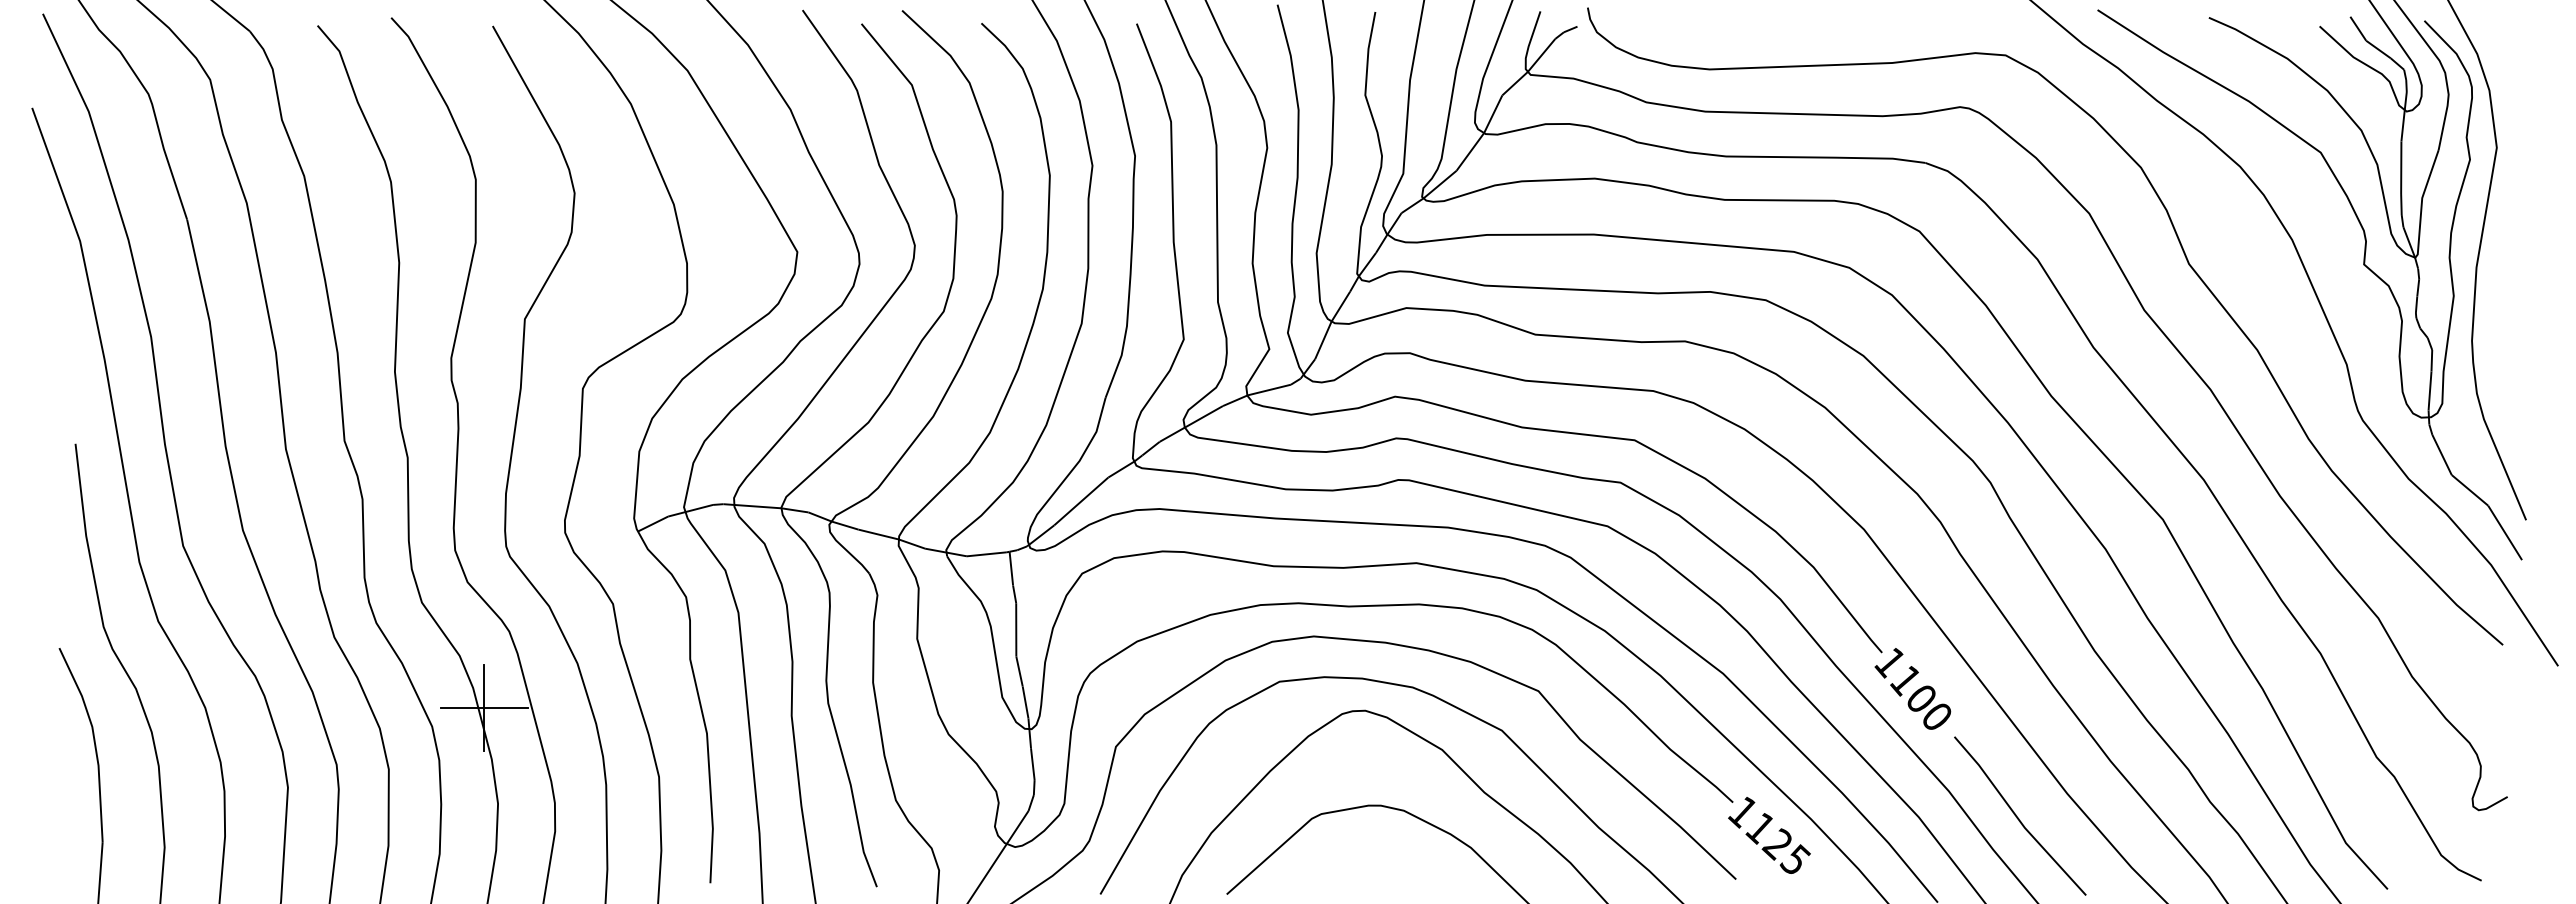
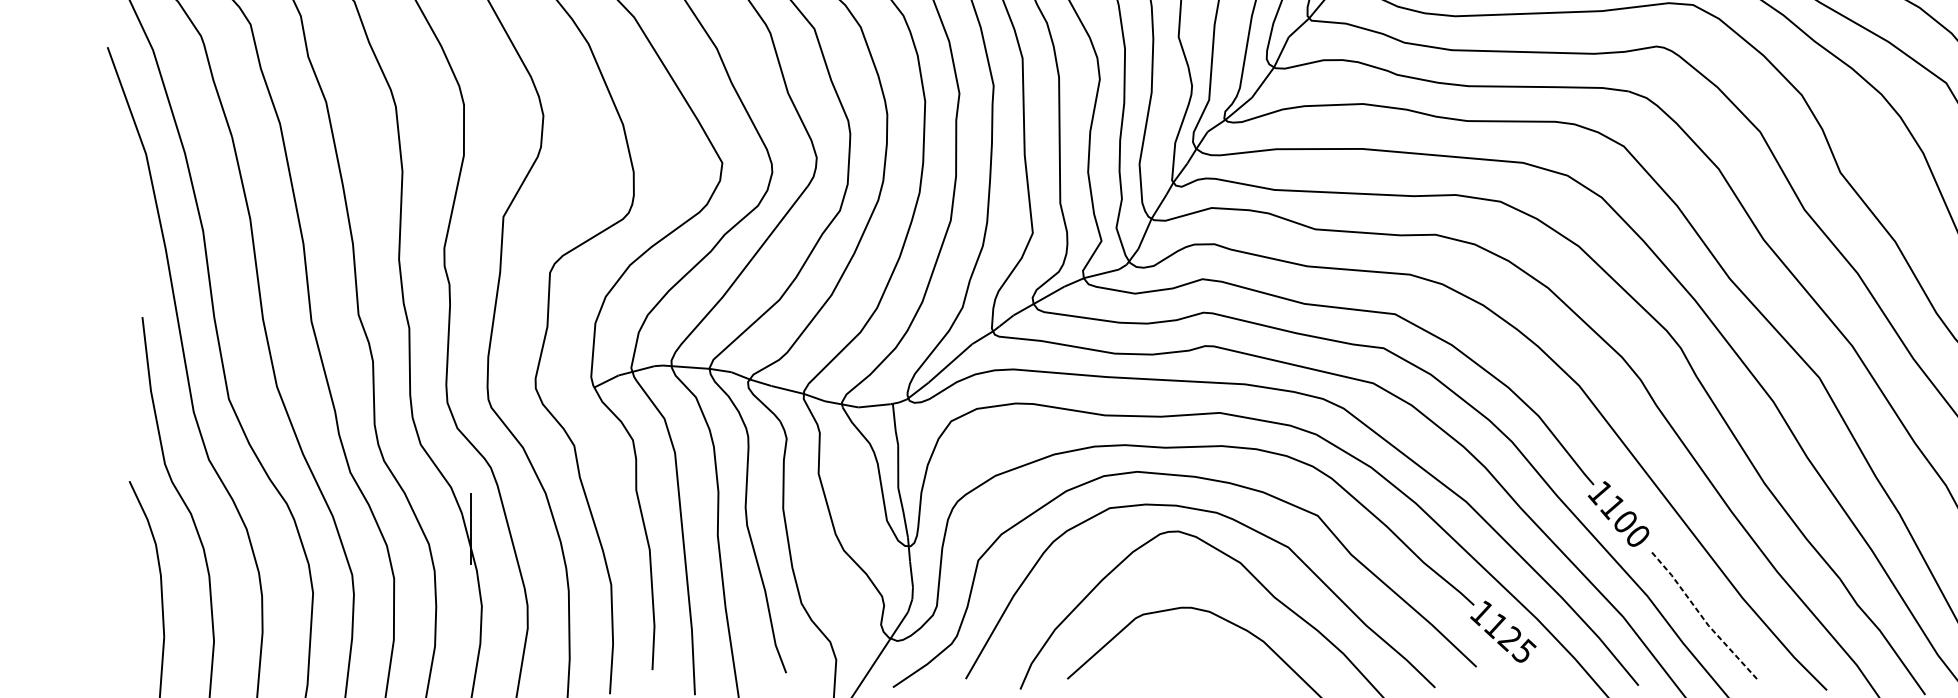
line: (483, 708) -> (470, 529), removed
line: (2017, 818) -> (1702, 618), solid -> dashed

